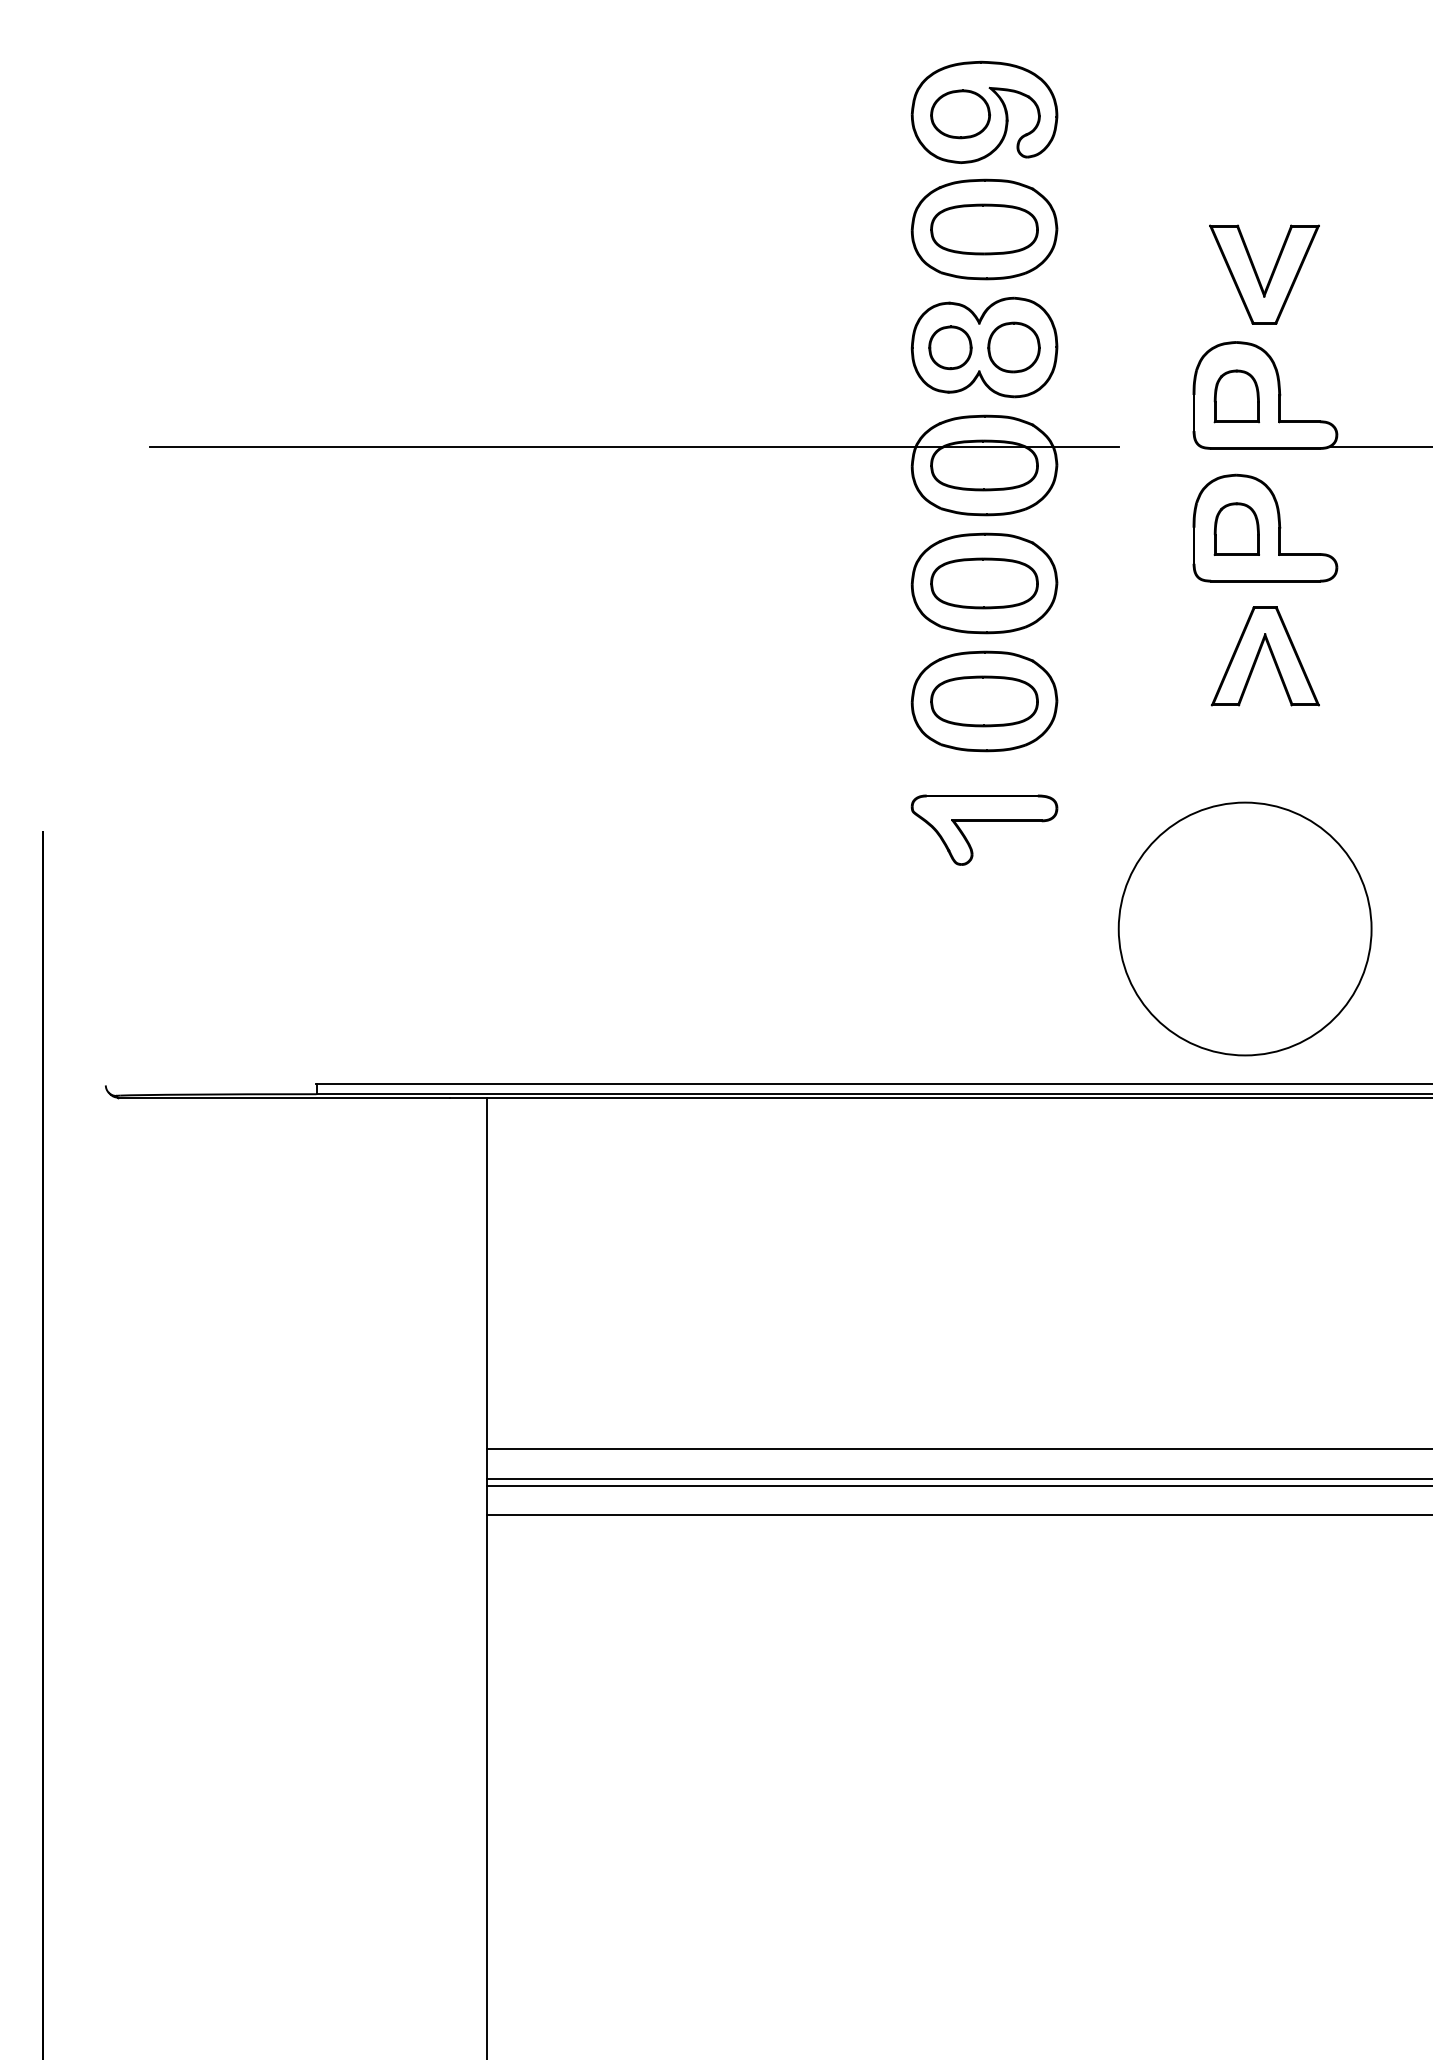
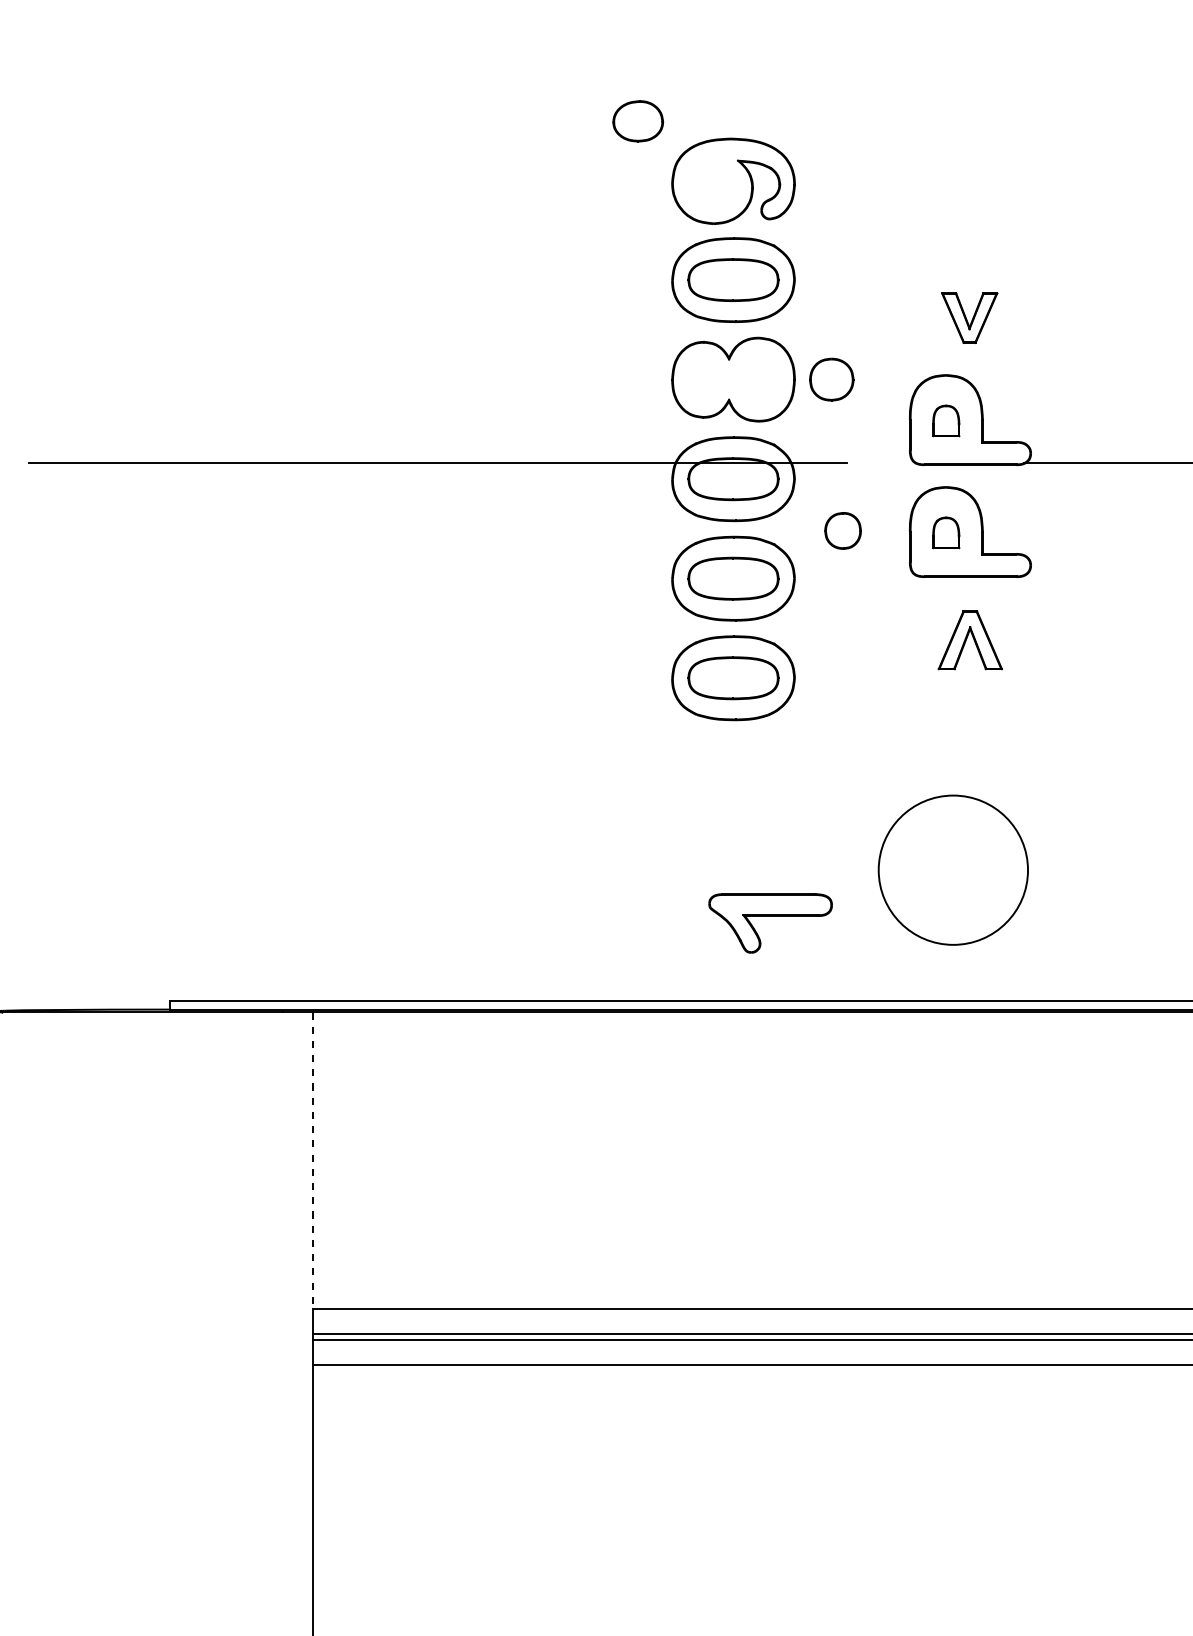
part: (960, 114) -> (638, 121), moved
part: (1264, 274) -> (969, 318), size x0.6
part: (950, 347) -> (843, 530), moved
part: (1013, 347) -> (831, 379), moved
part: (1236, 396) -> (946, 420), size x0.7
part: (1236, 528) -> (946, 532), size x0.7
part: (1264, 656) -> (969, 640), size x0.7
part: (984, 821) -> (770, 916), moved
circle: (1244, 928) -> (952, 869), size x0.7
line: (486, 1273) -> (313, 1160), solid -> dashed

